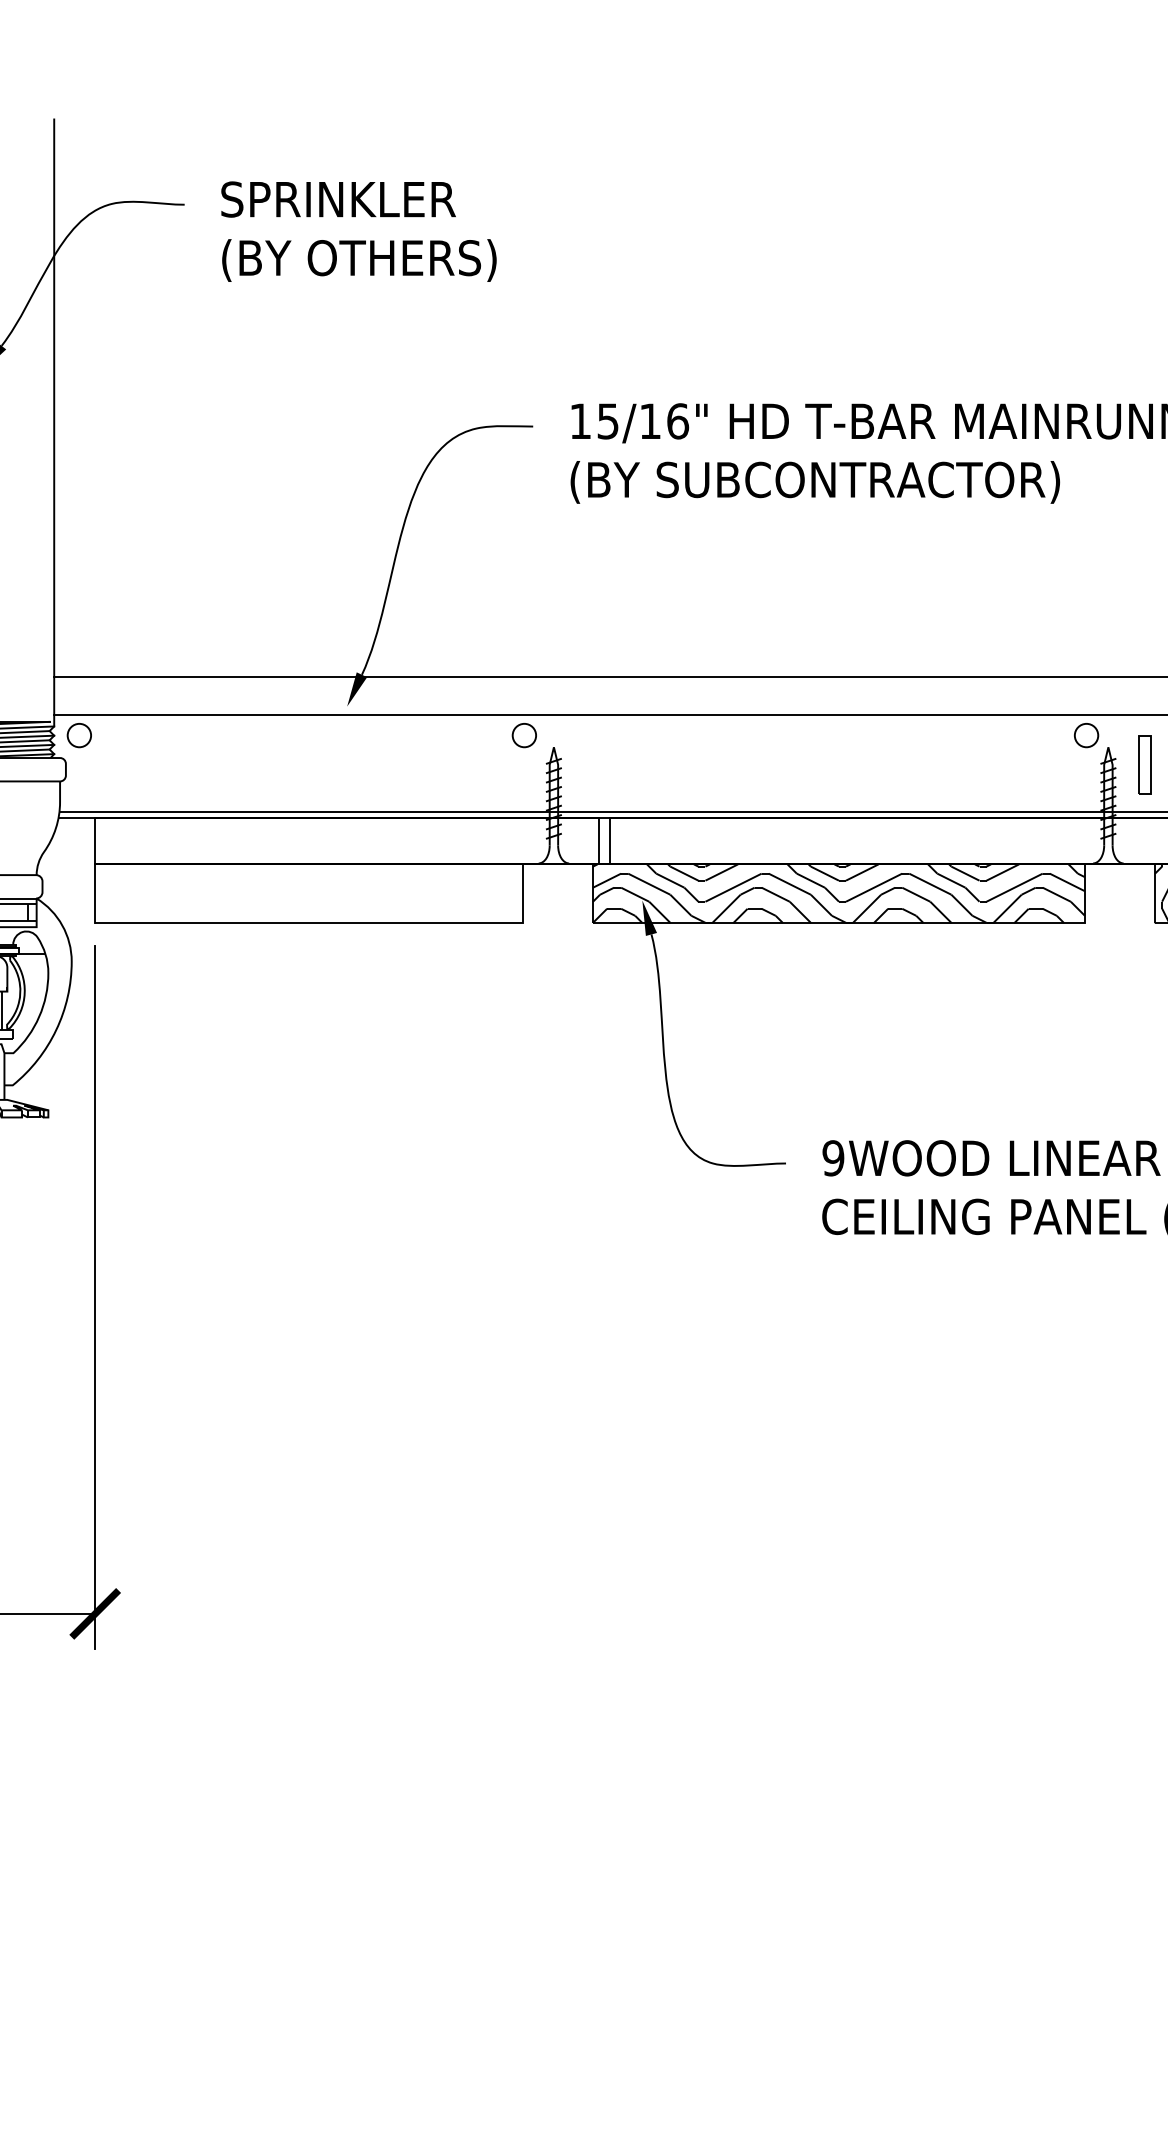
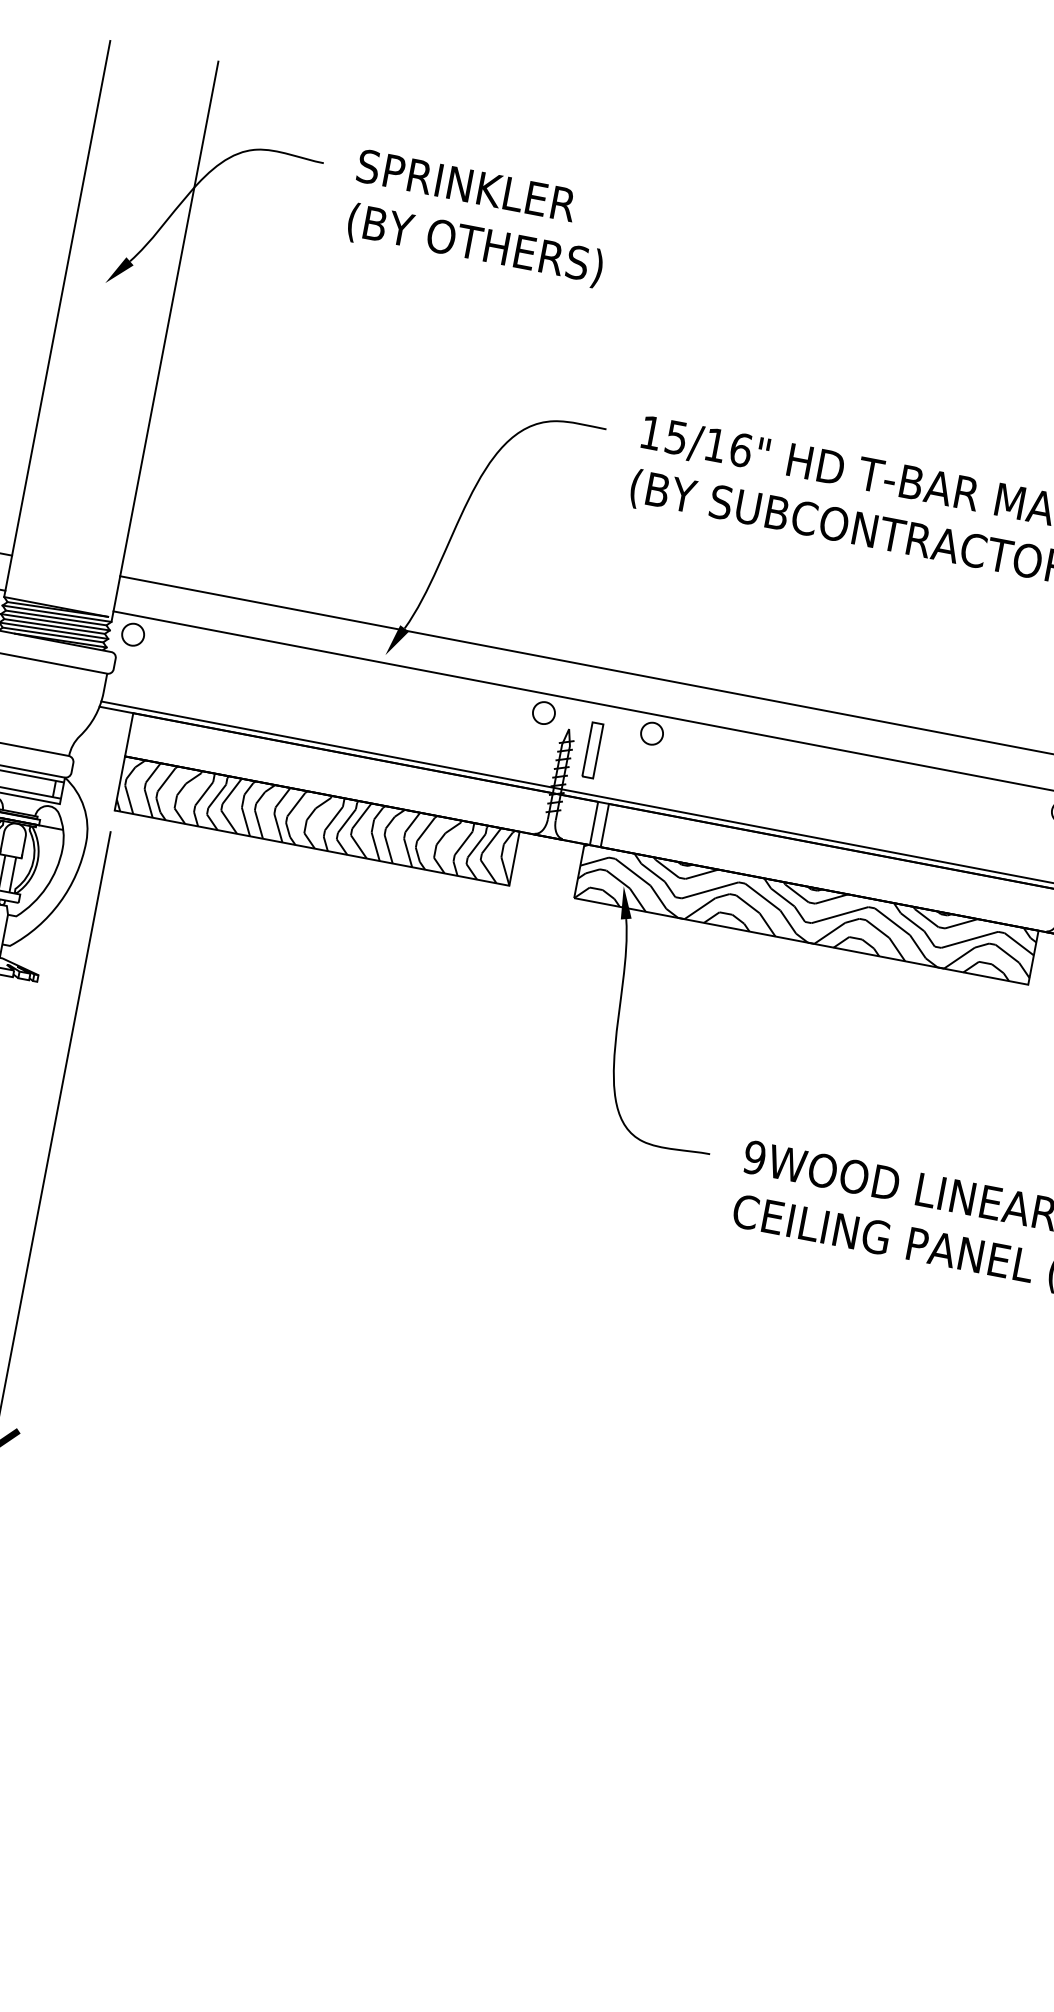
circle: (641, 735) -> (652, 733), added
part: (582, 764) -> (592, 750), added
hatch: (308, 893) -> (316, 820), added

